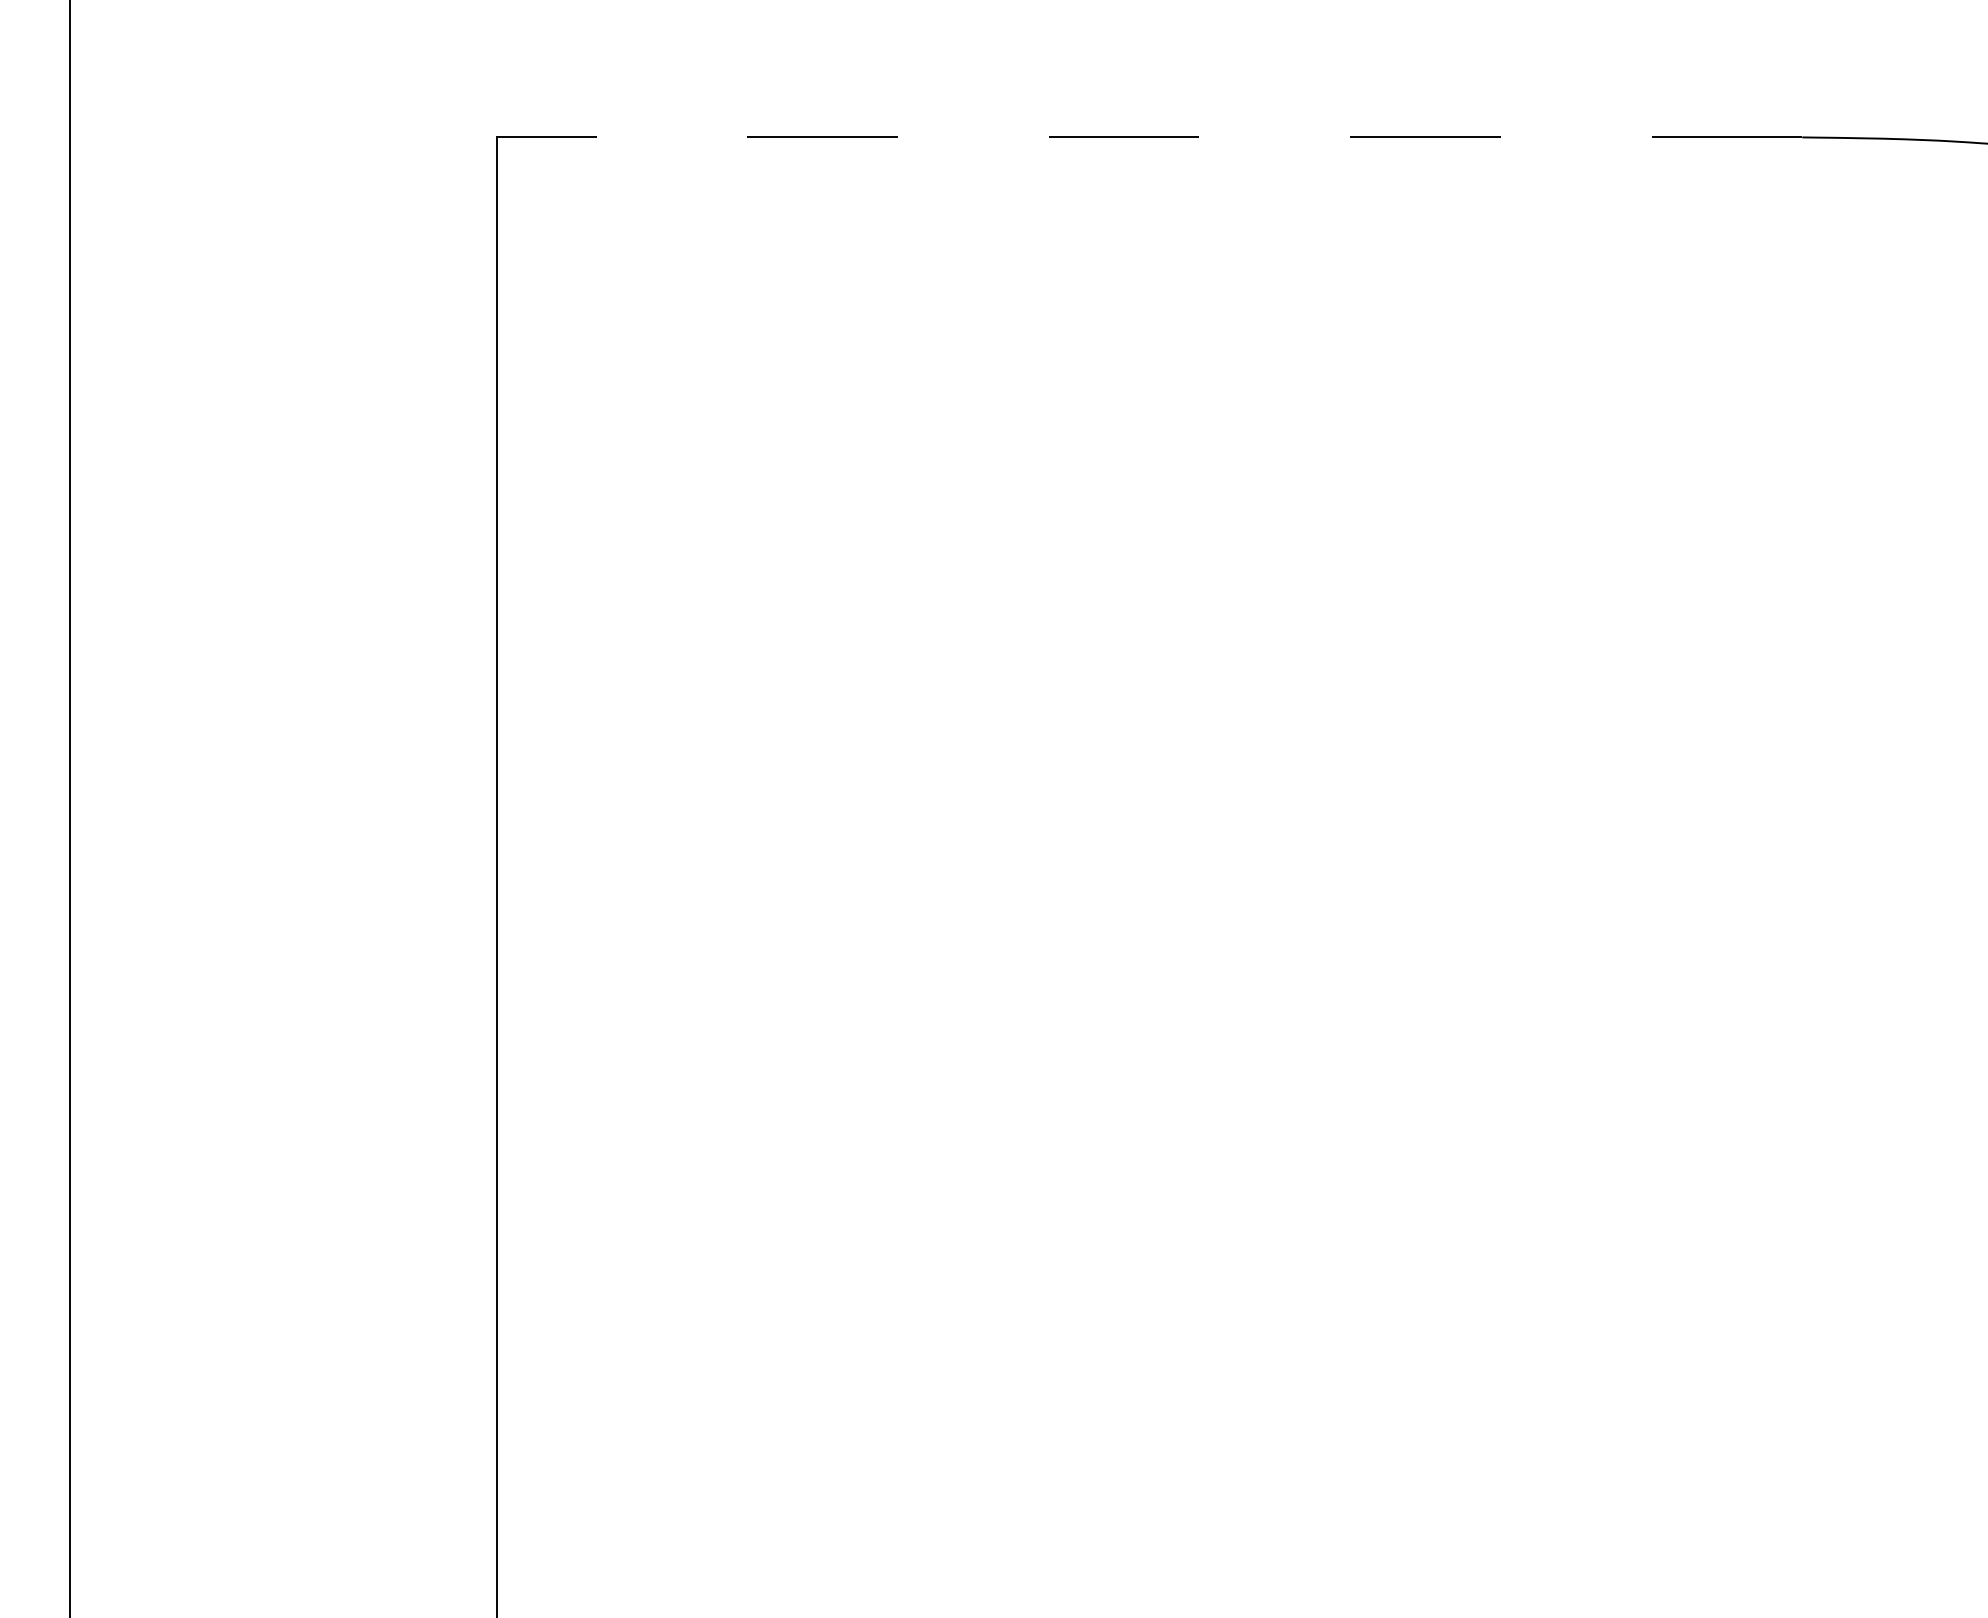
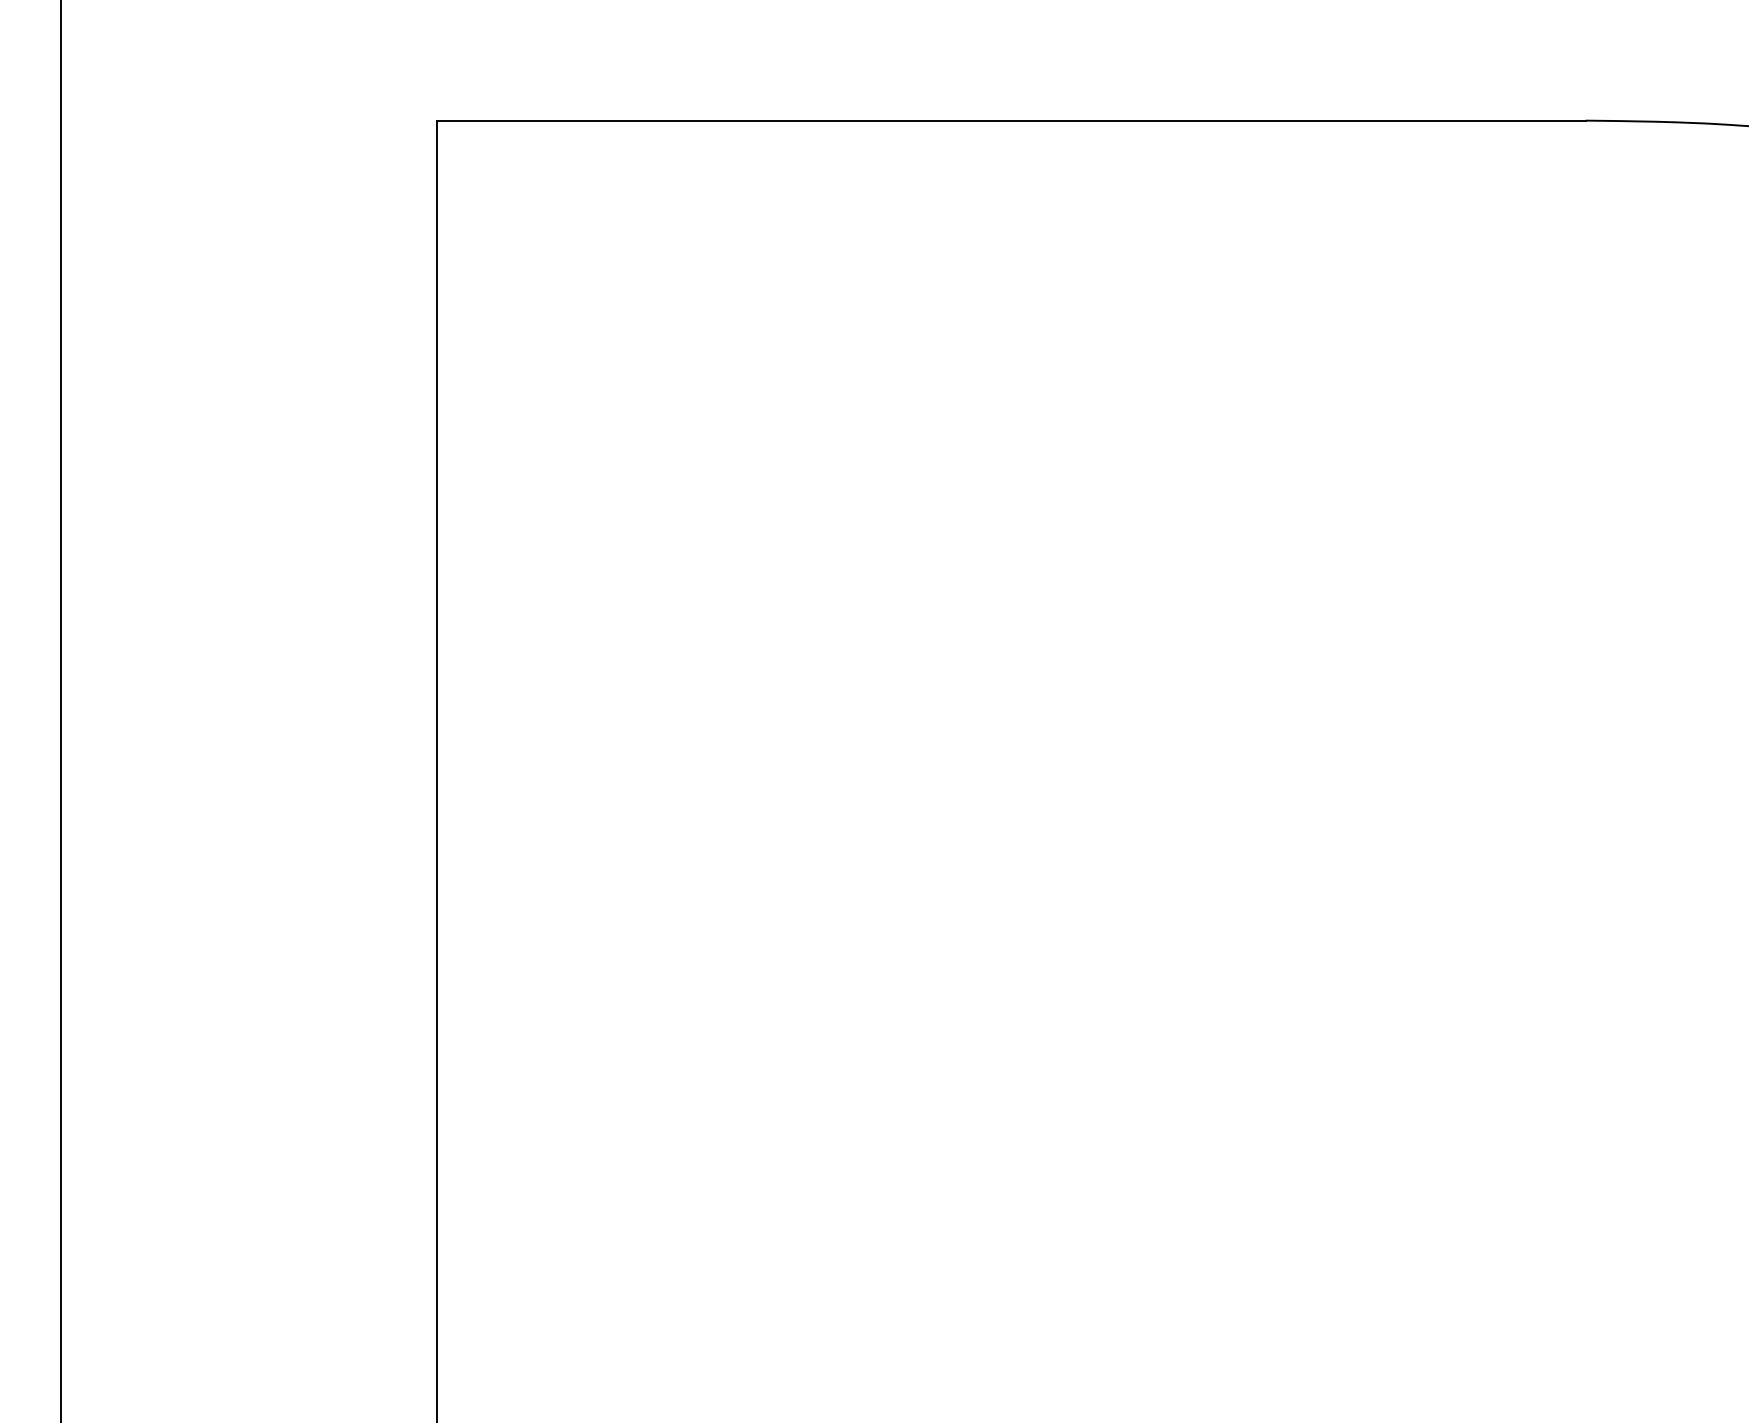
line: (1149, 137) -> (1011, 120), dashed -> solid

